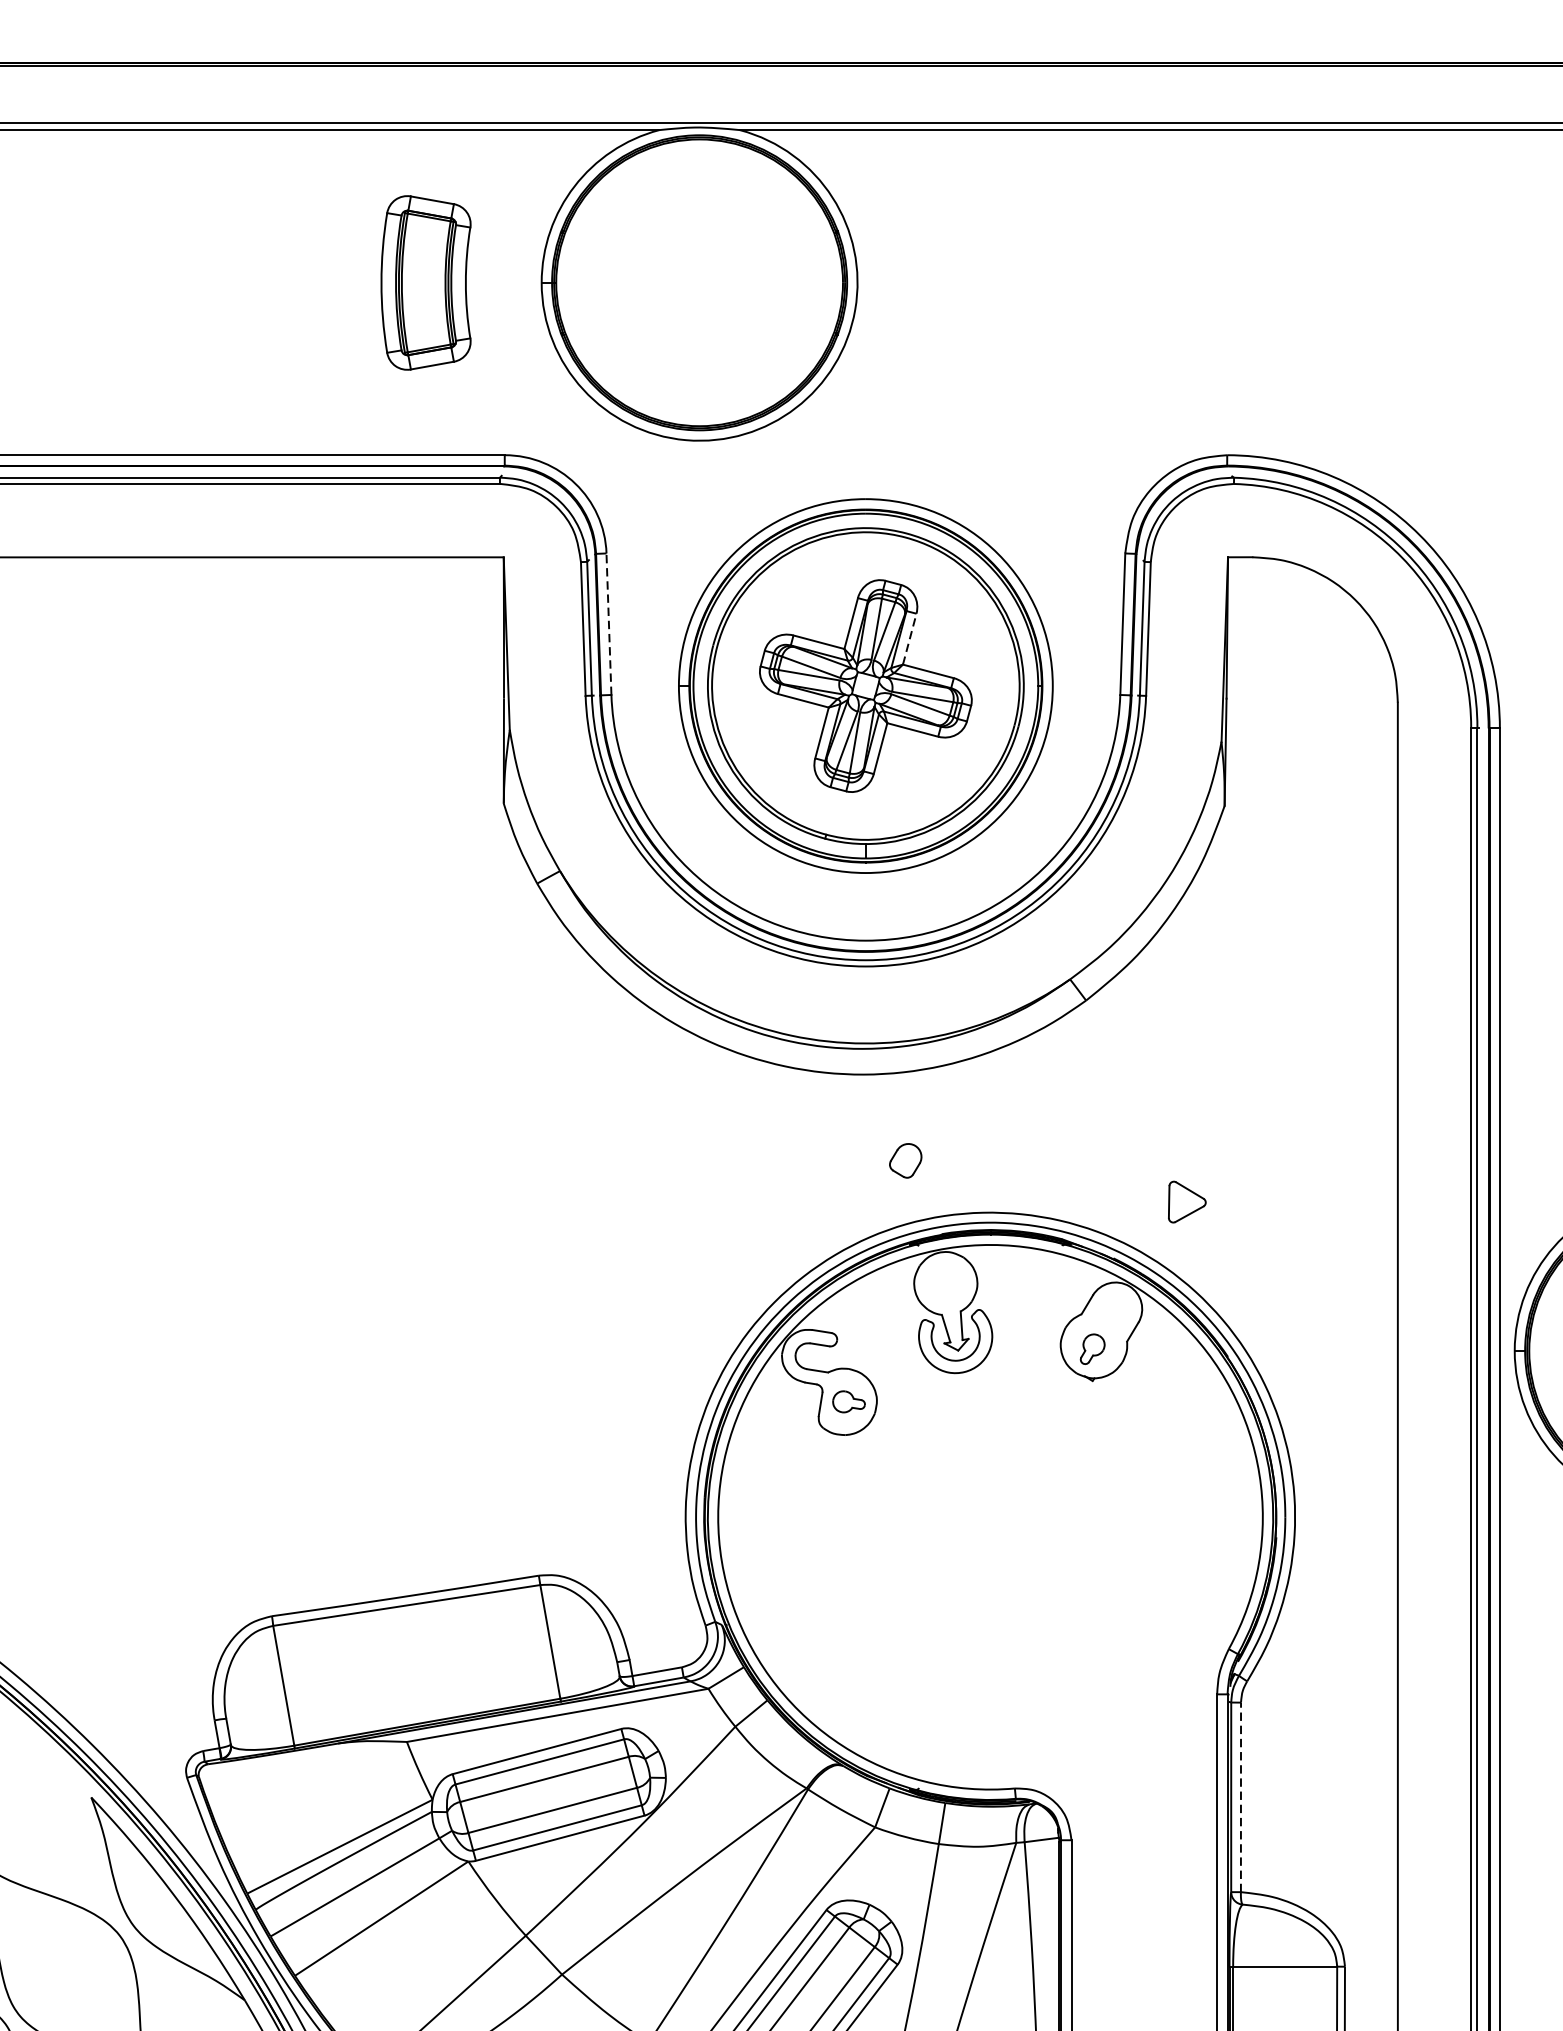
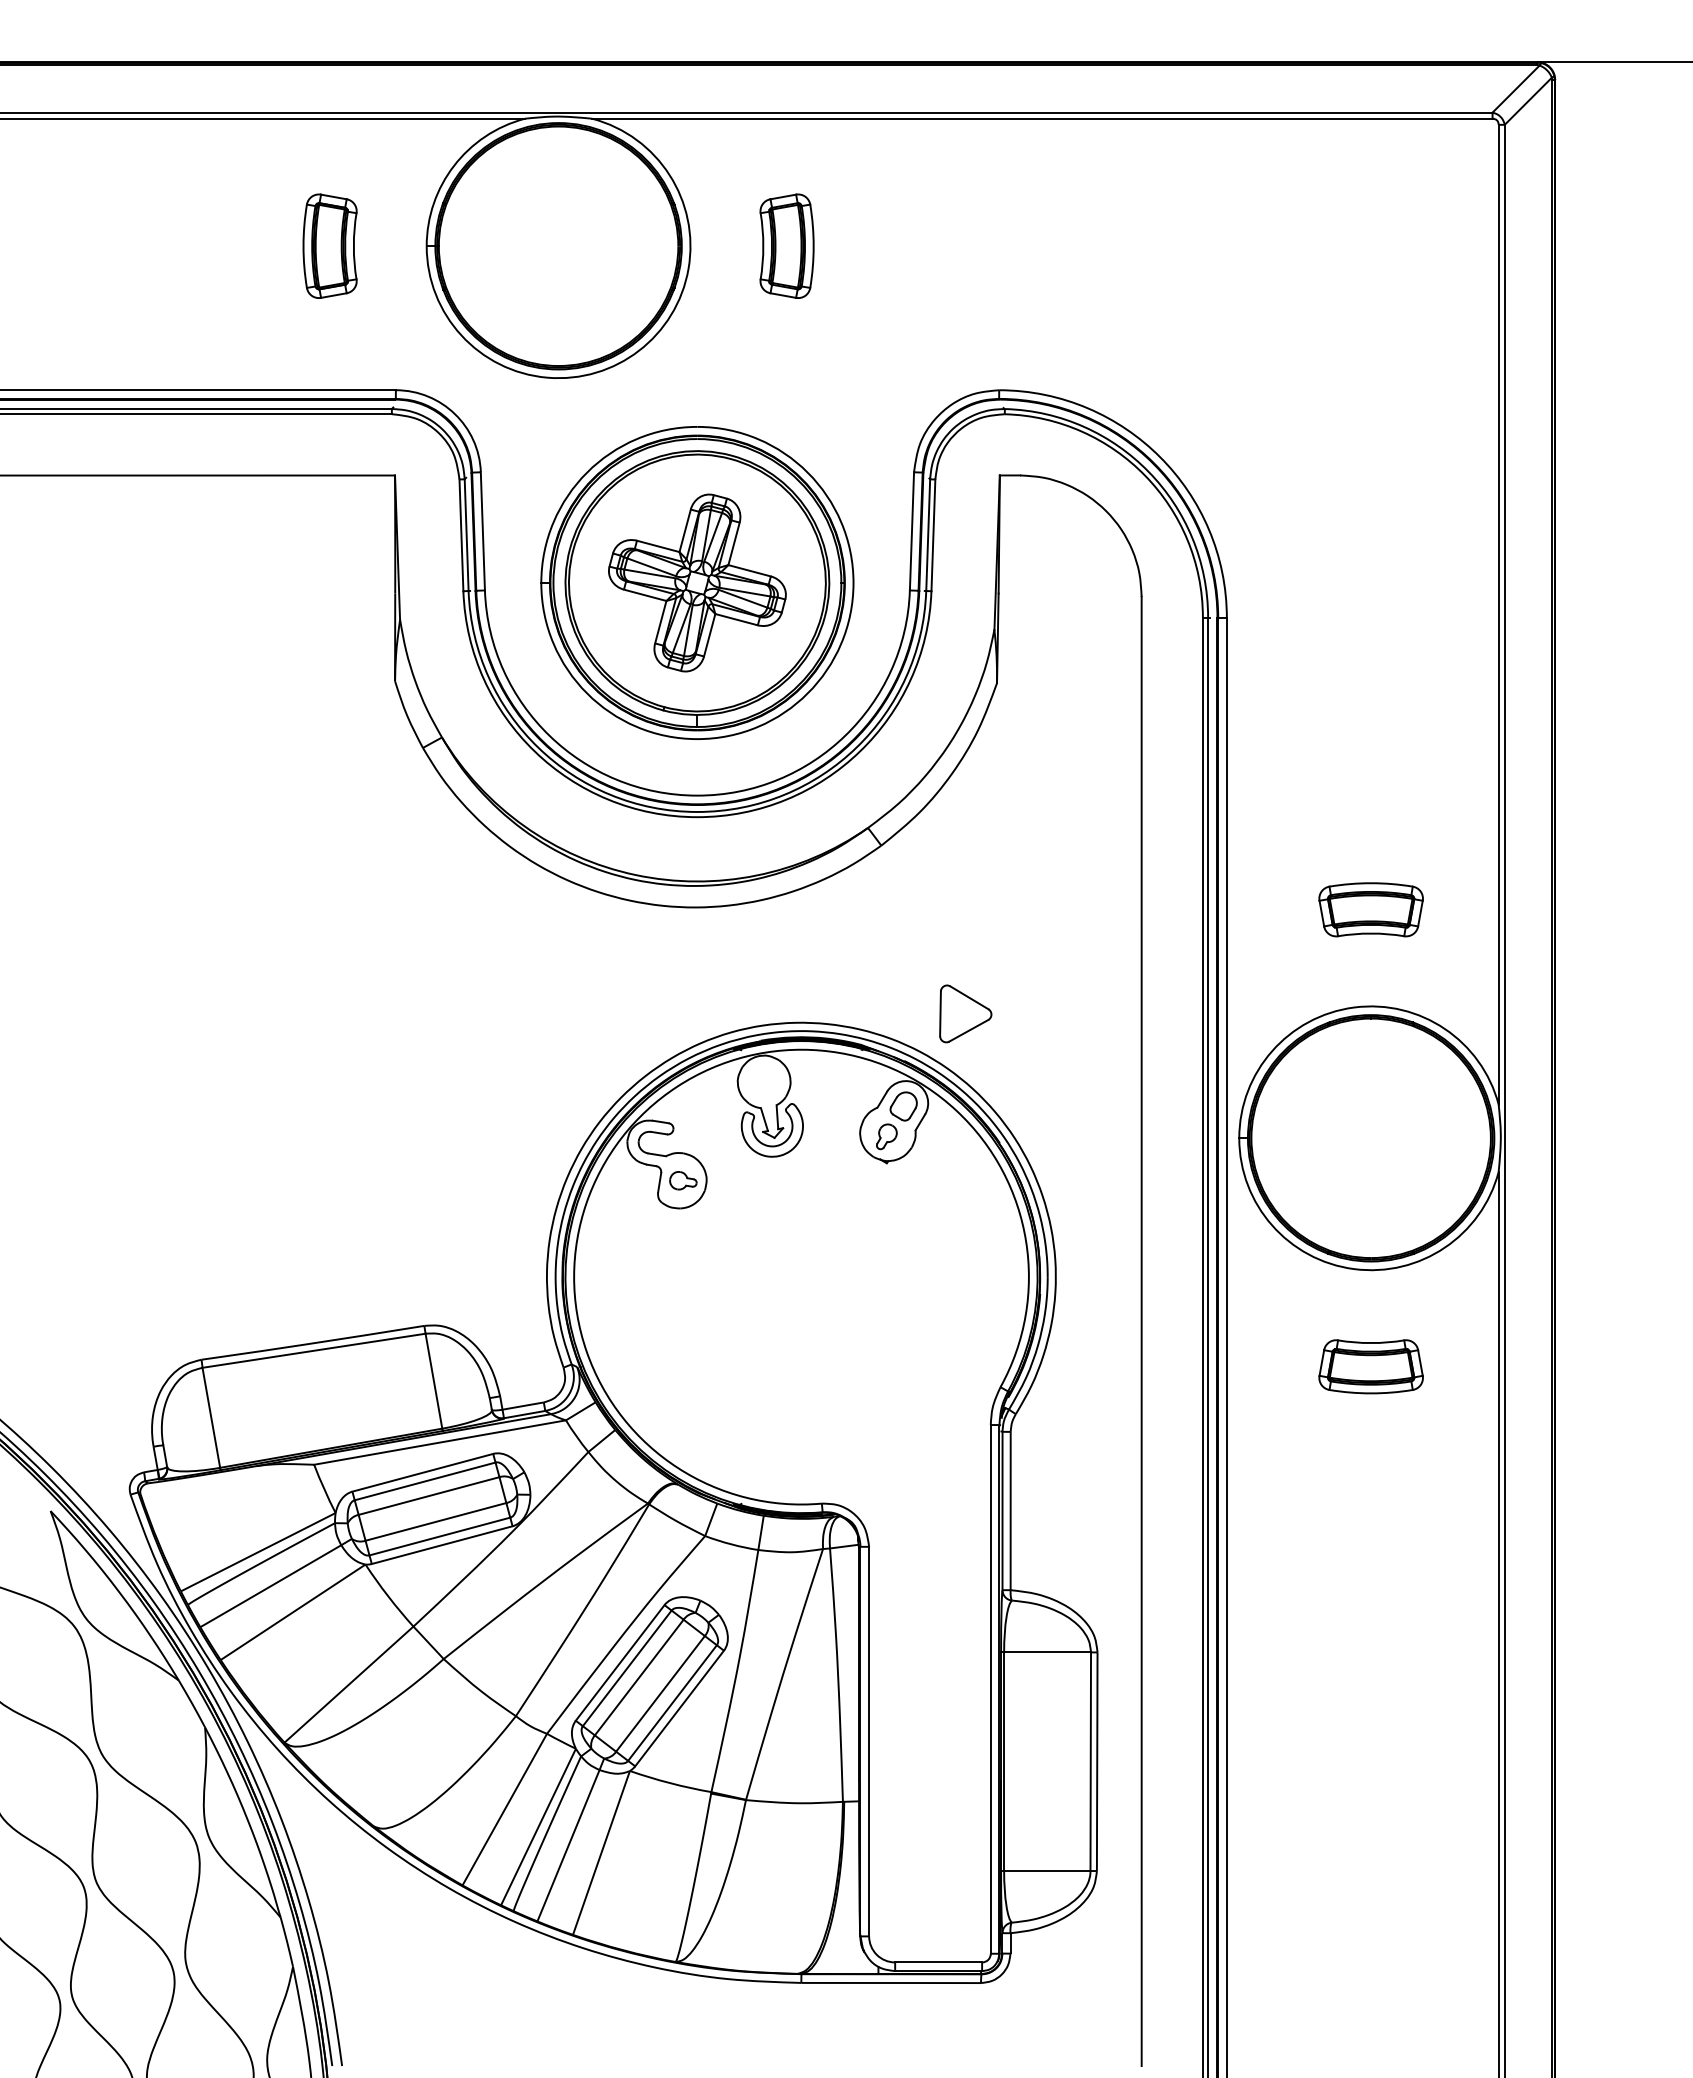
part: (425, 281) -> (329, 245), size x0.71
part: (972, 281) -> (786, 245), added
line: (608, 623) -> (482, 530), dashed -> solid
line: (910, 638) -> (734, 543), dashed -> solid
part: (905, 1160) -> (903, 1106), moved
part: (1186, 1201) -> (965, 1013), size x1.67
line: (1240, 1796) -> (1010, 1510), dashed -> solid

